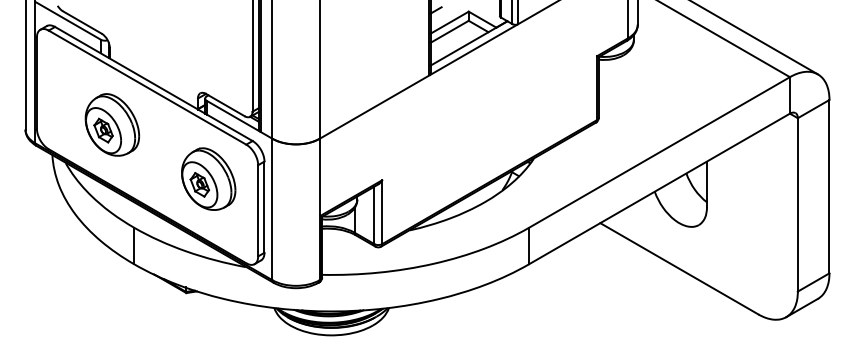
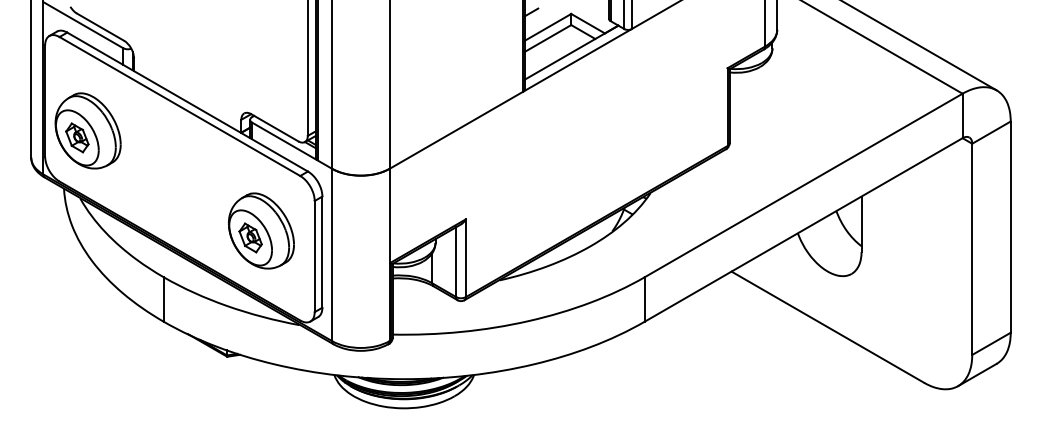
part: (111, 124) -> (87, 130), moved
part: (208, 178) -> (261, 230), moved

